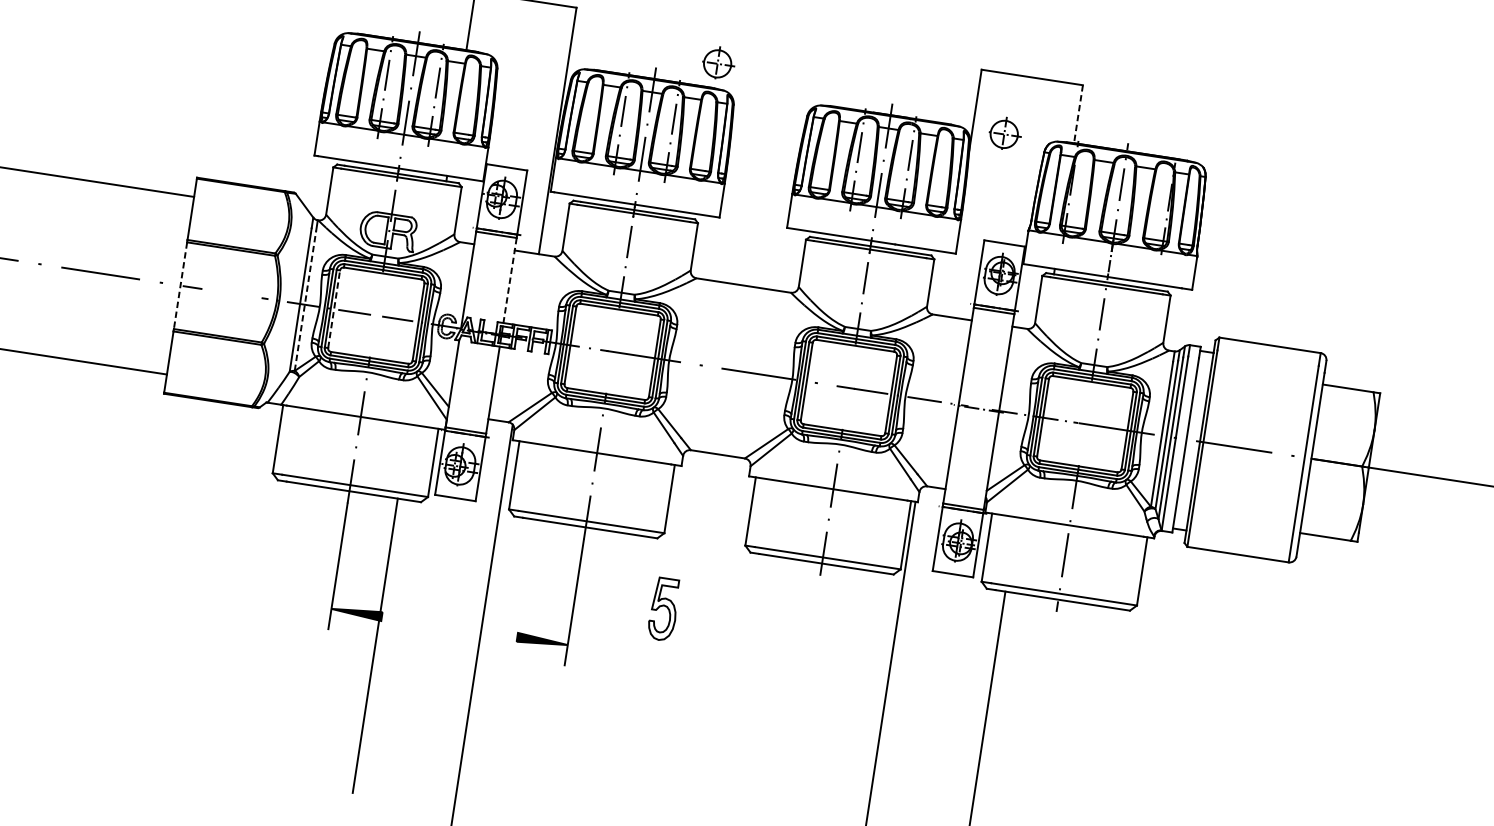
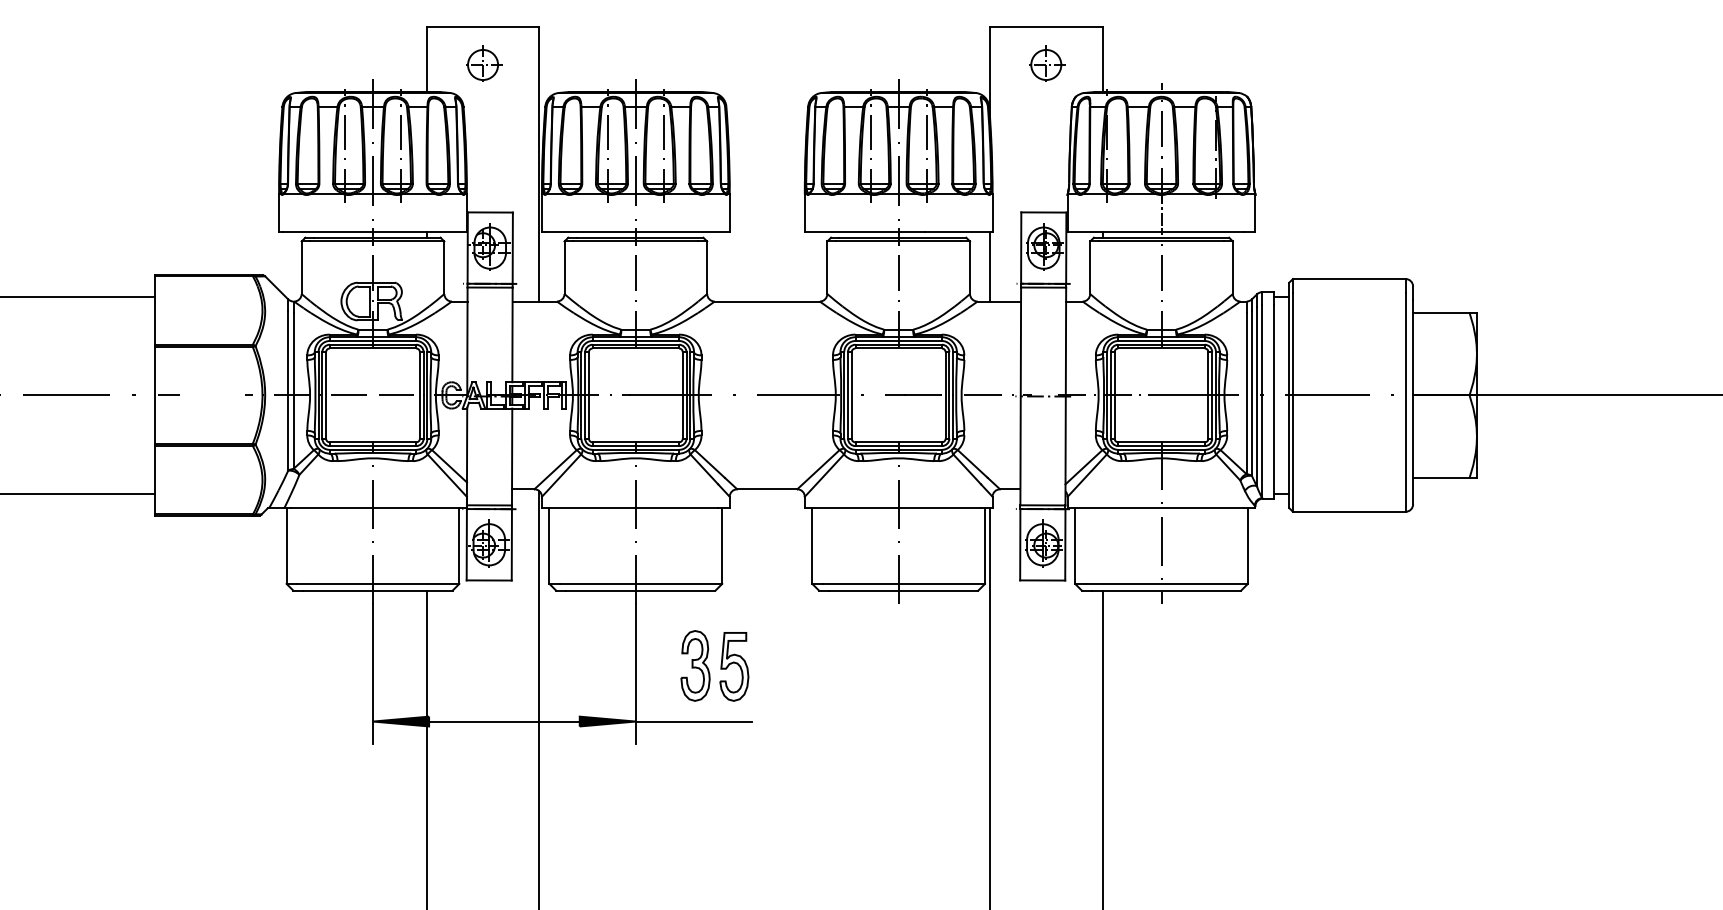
part: (719, 62) -> (484, 63), moved
line: (1078, 114) -> (1102, 60), dashed -> solid
part: (1005, 133) -> (1047, 63), moved
line: (510, 281) -> (512, 335), dashed -> solid
line: (948, 284) -> (989, 266), added
line: (180, 285) -> (155, 395), dashed -> solid
line: (305, 301) -> (293, 391), dashed -> solid
line: (334, 308) -> (326, 394), dashed -> solid
part: (629, 602) -> (695, 665), added
line: (449, 626) -> (504, 721), added
line: (619, 652) -> (693, 721), added

